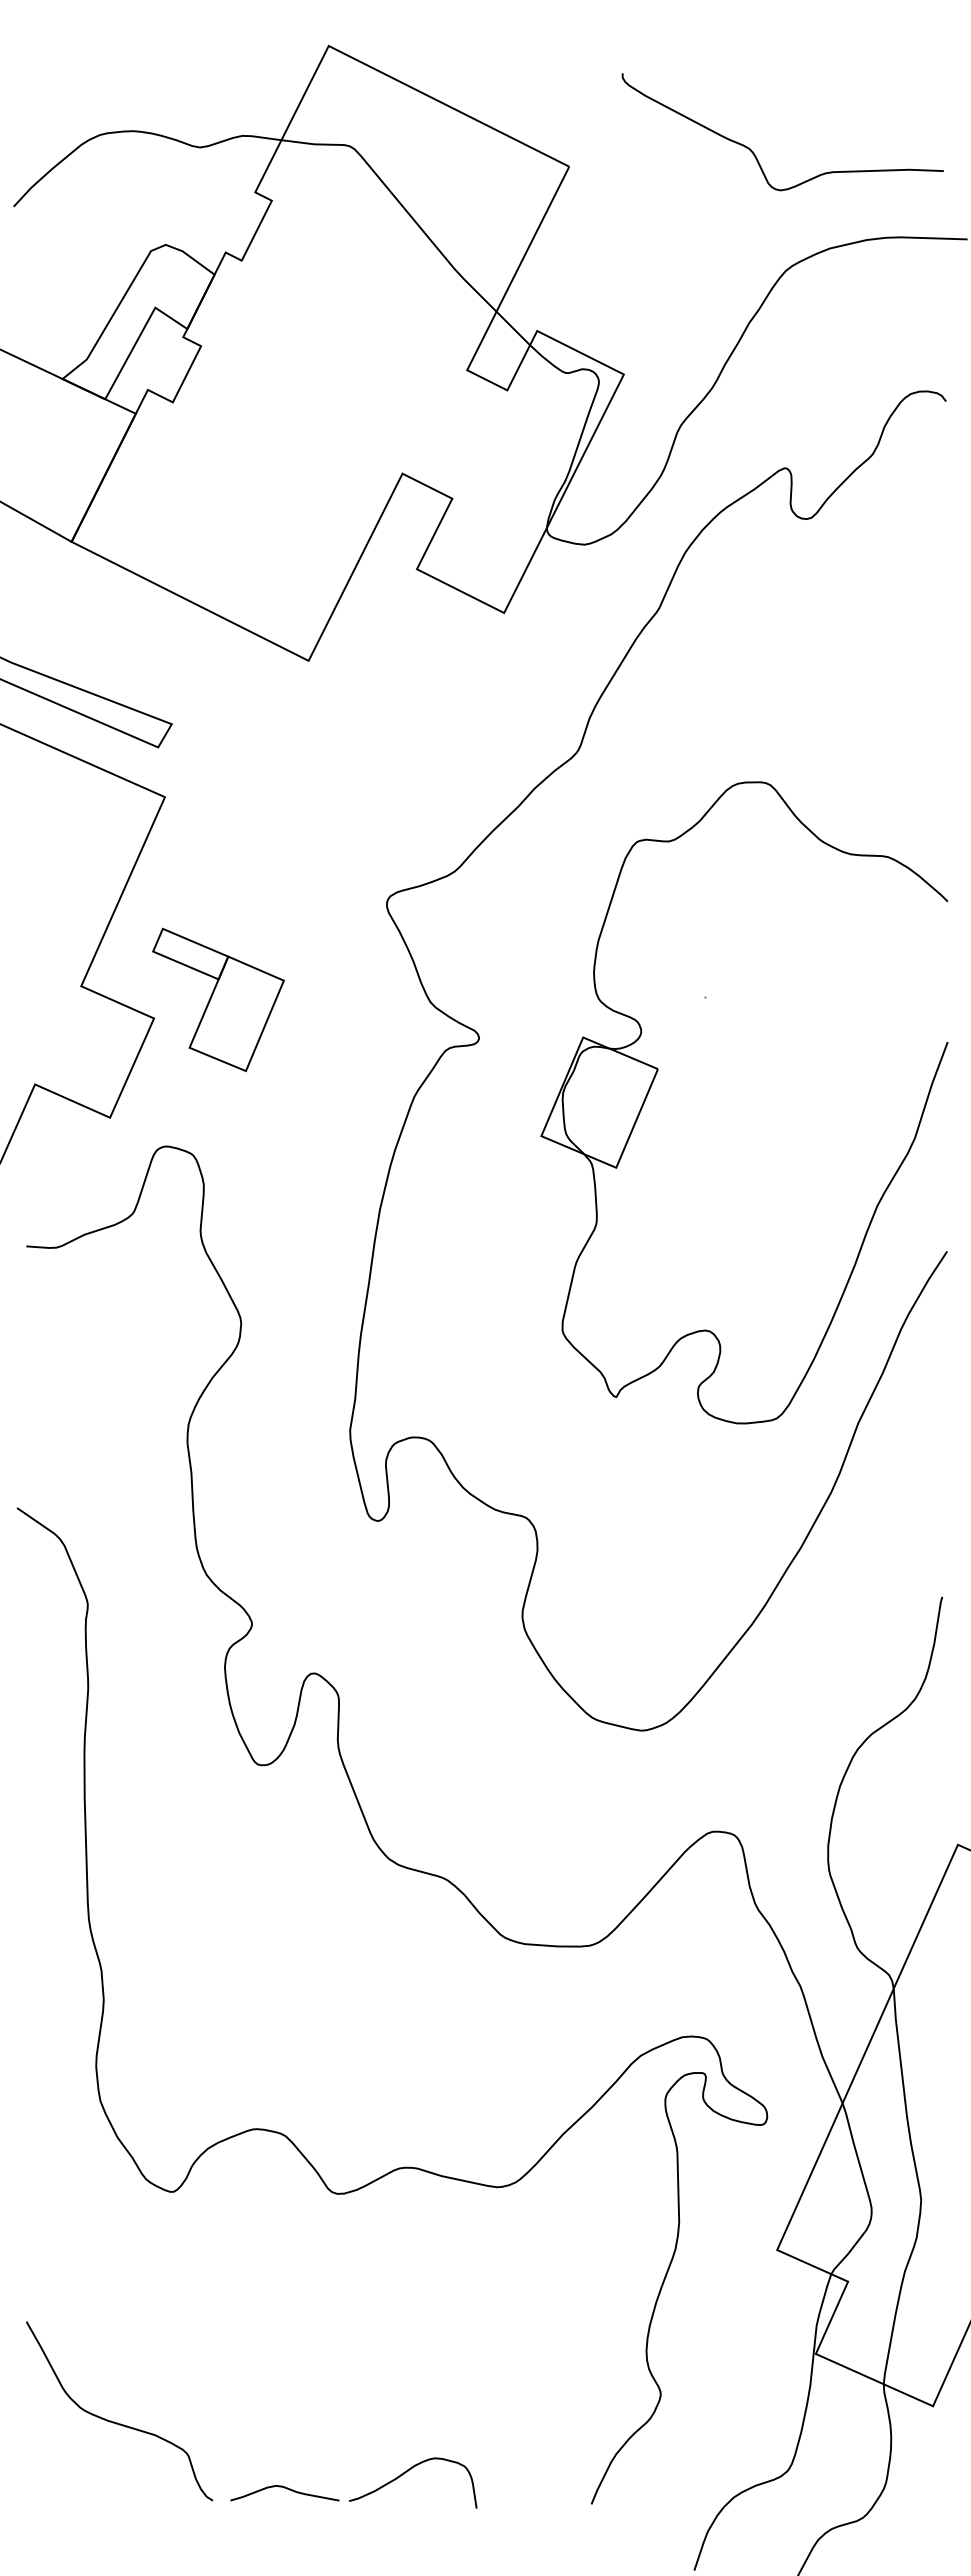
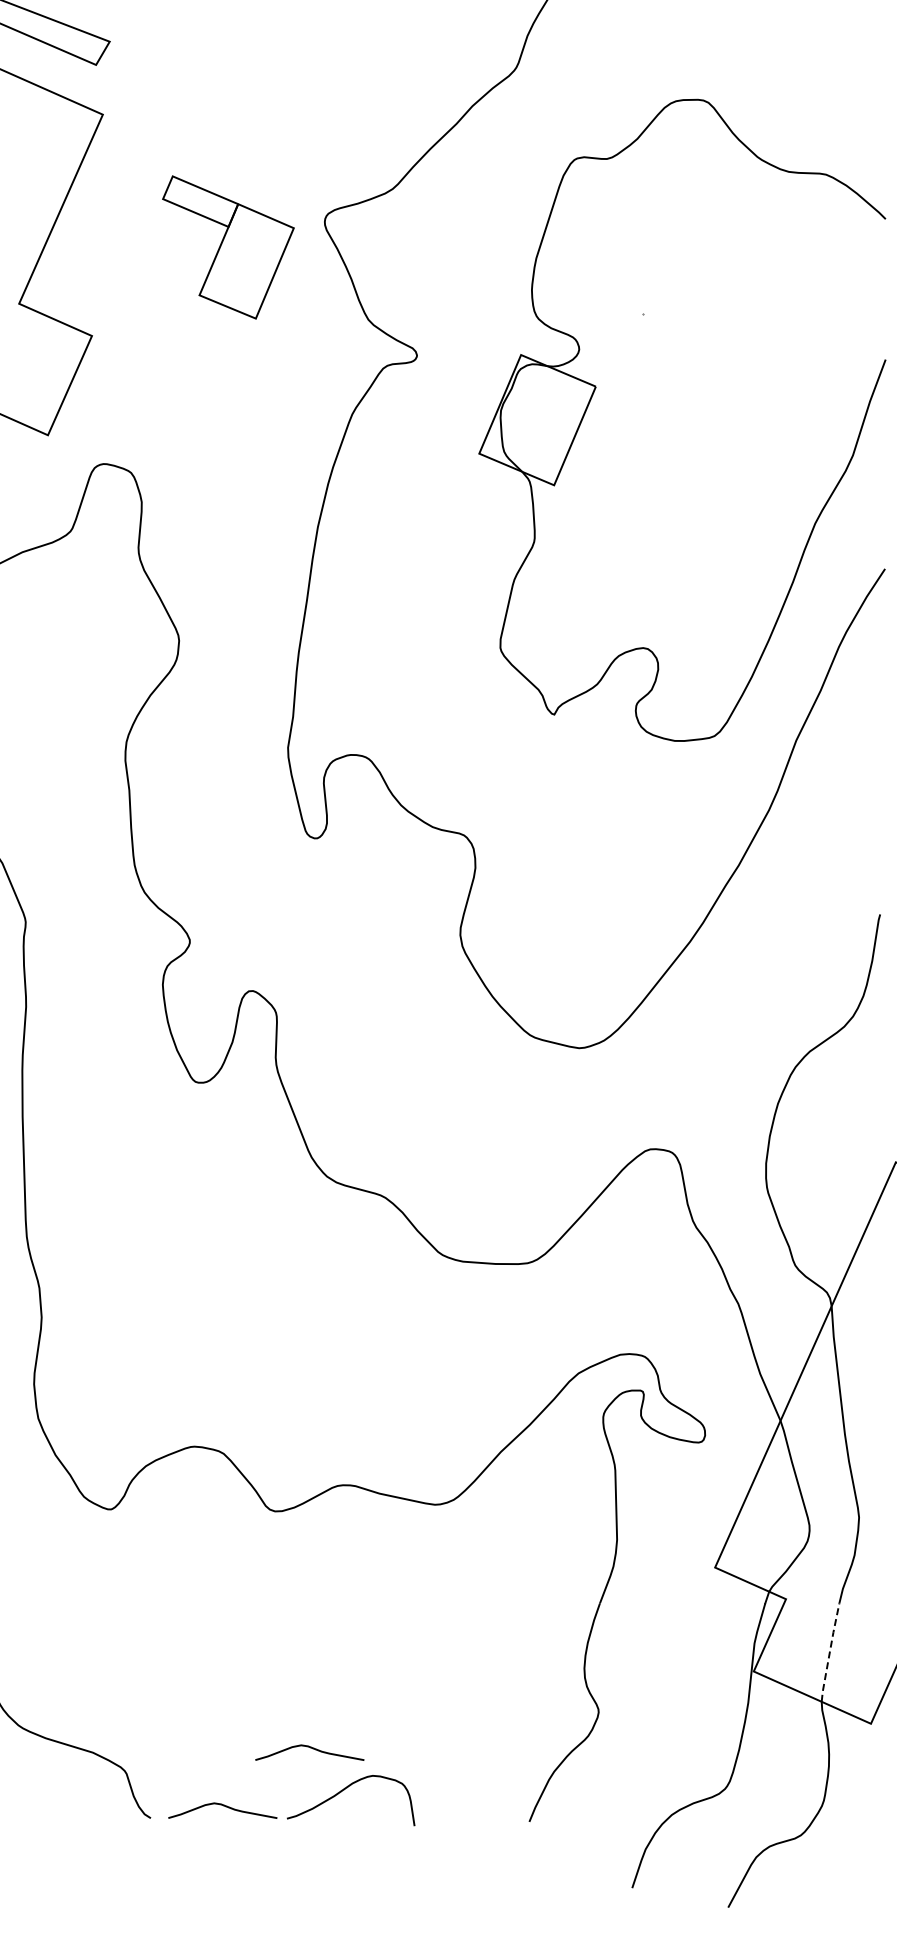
part: (218, 999) -> (228, 247), moved
line: (891, 2335) -> (829, 1653), solid -> dashed
curve: (373, 2431) -> (311, 1749), added

